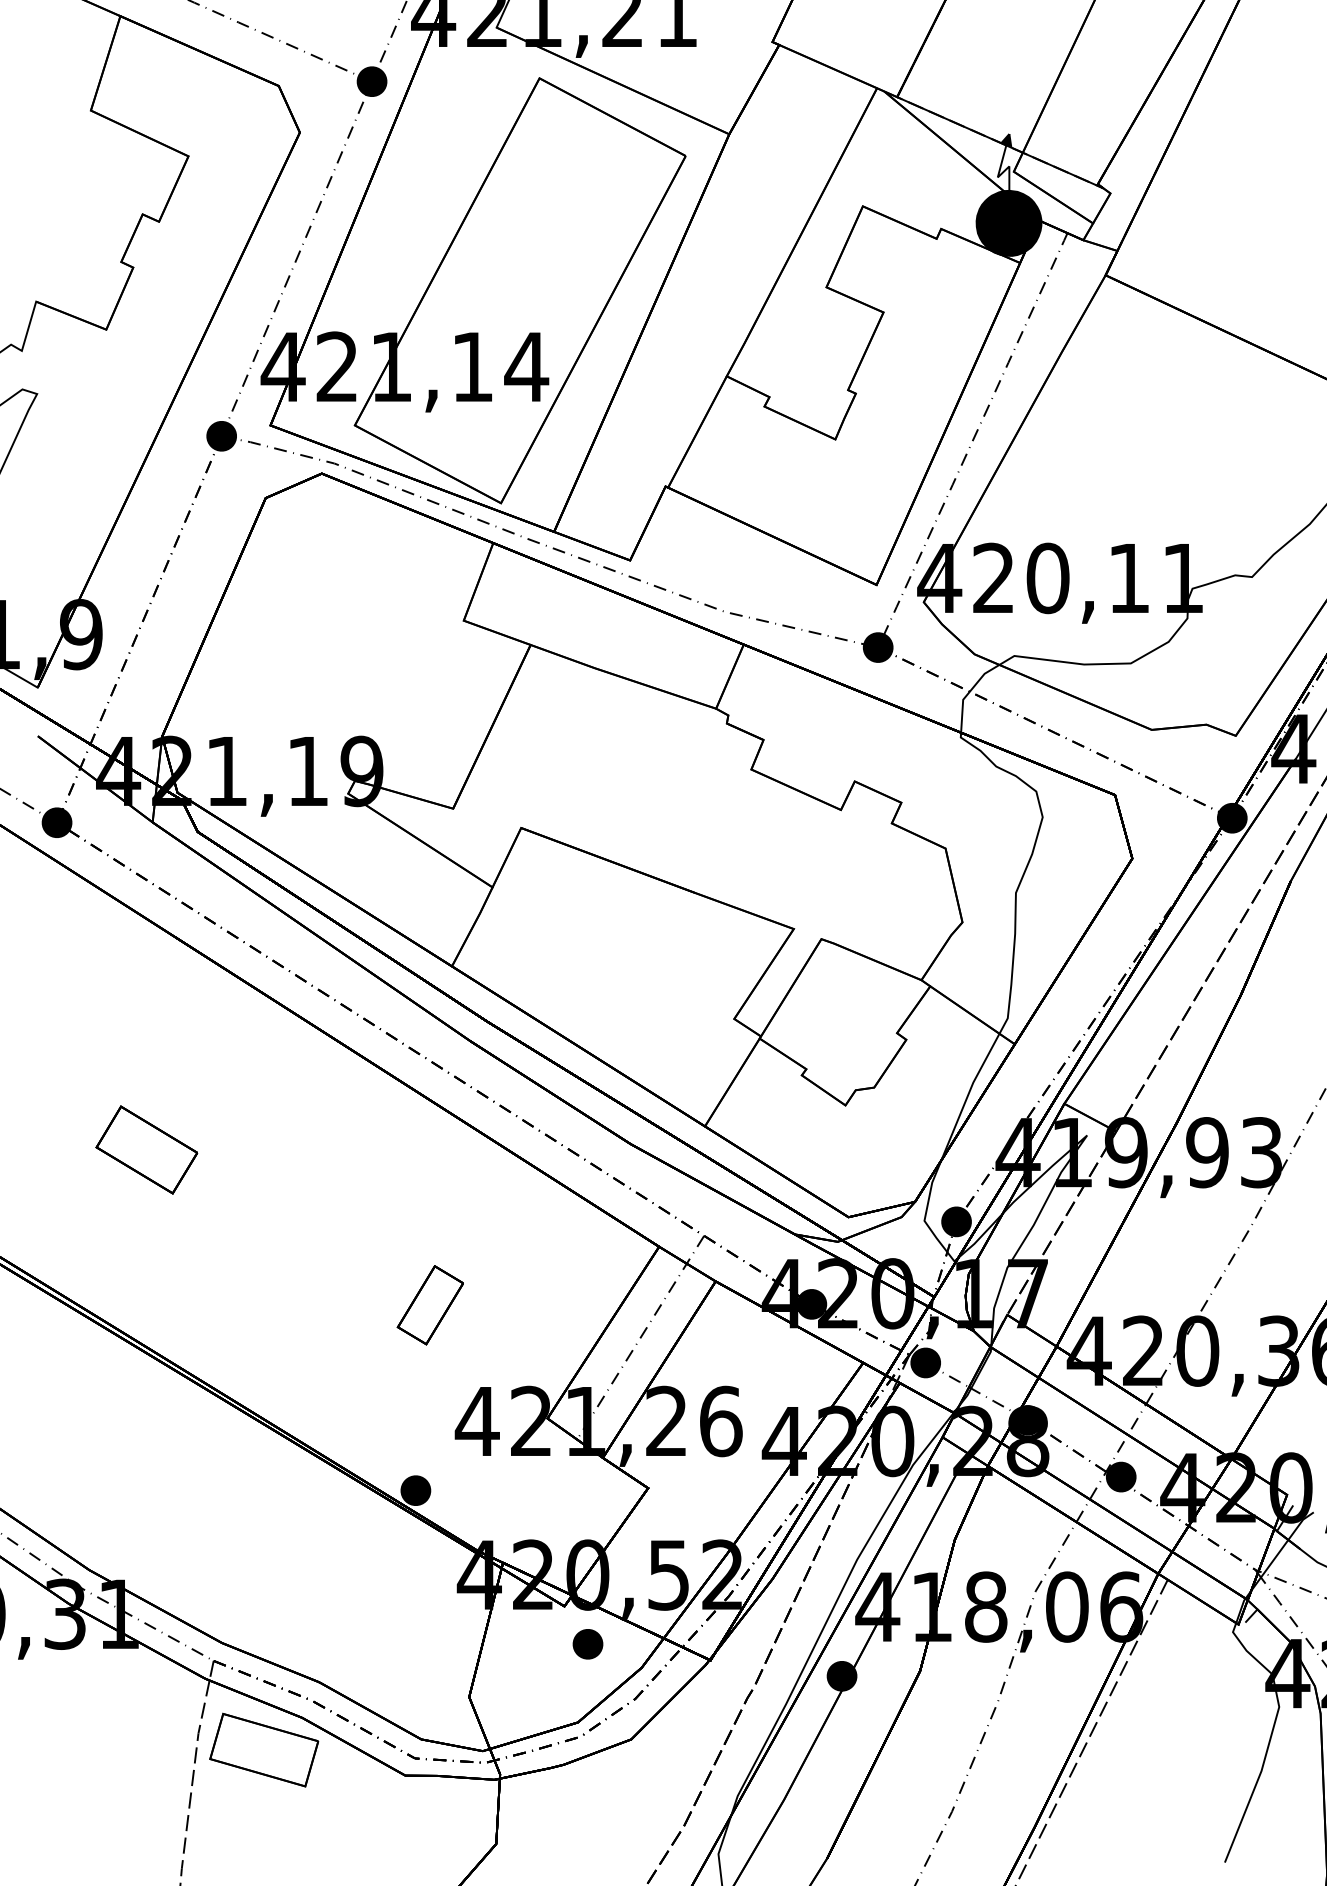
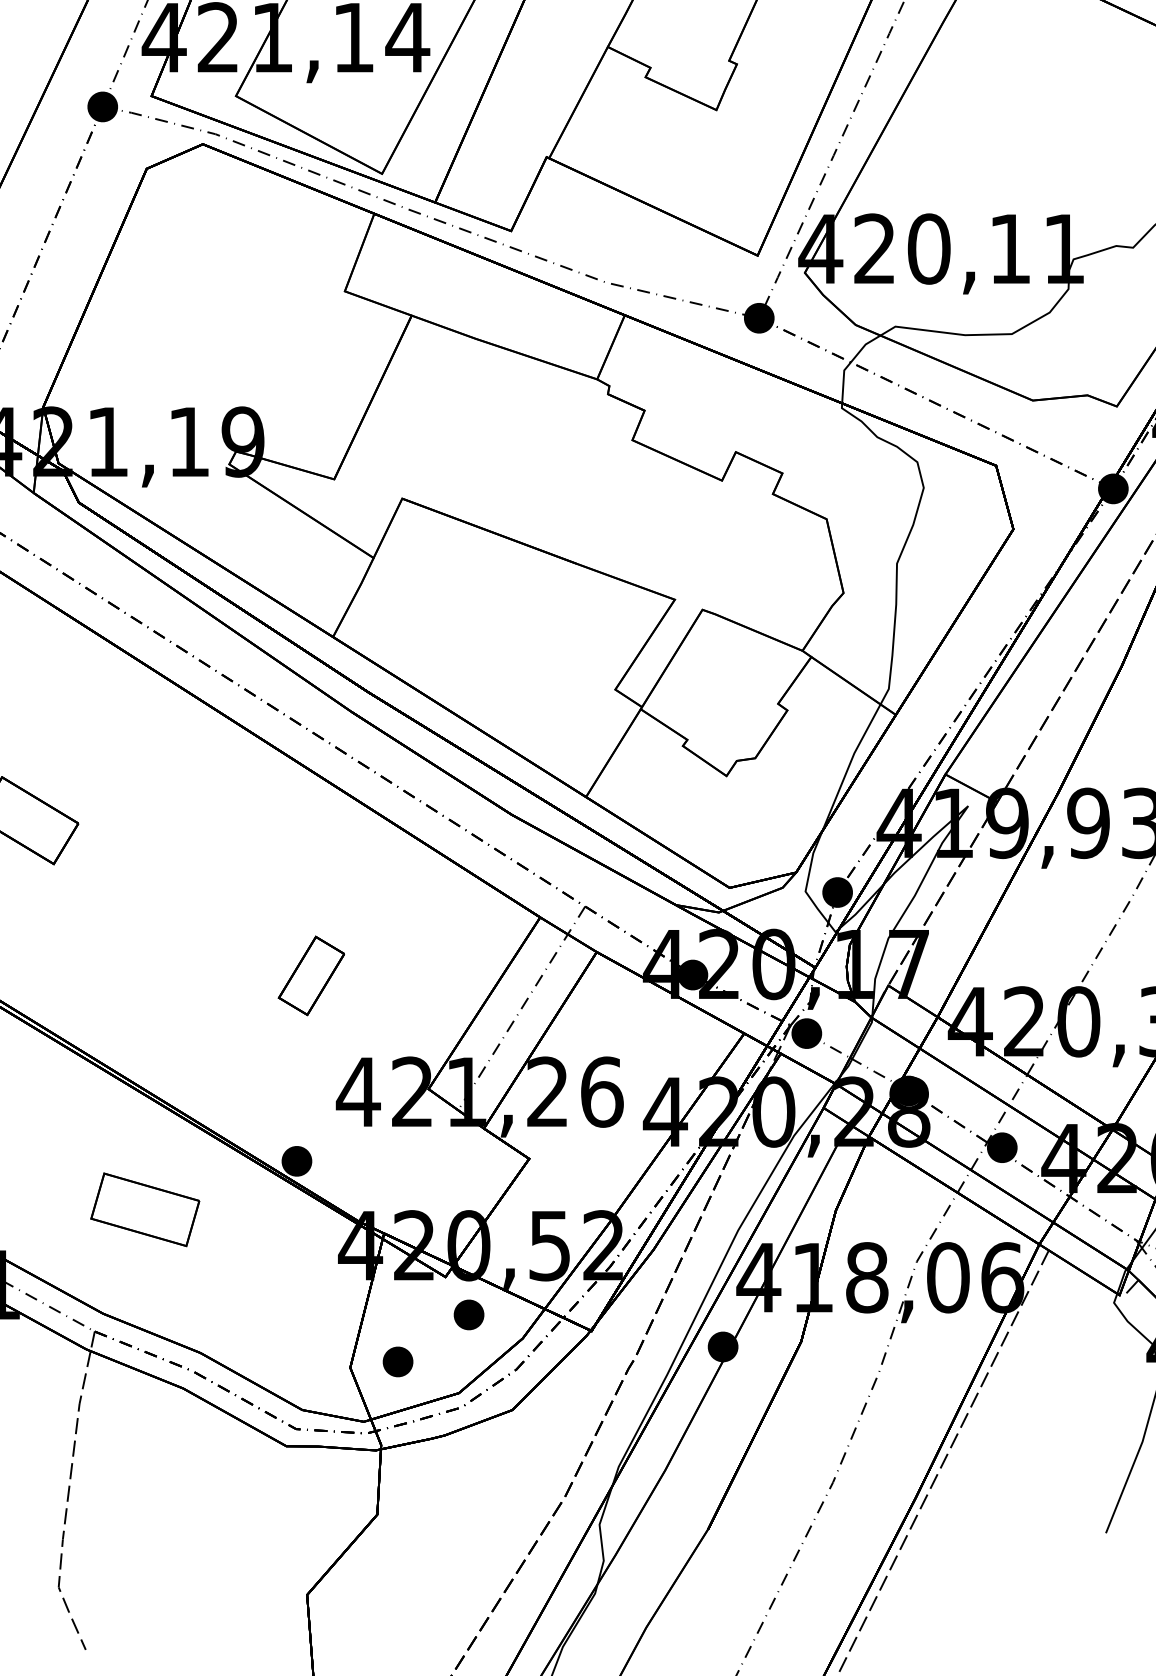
part: (516, 1691) -> (397, 1362), added
part: (264, 1749) -> (145, 1209), moved

